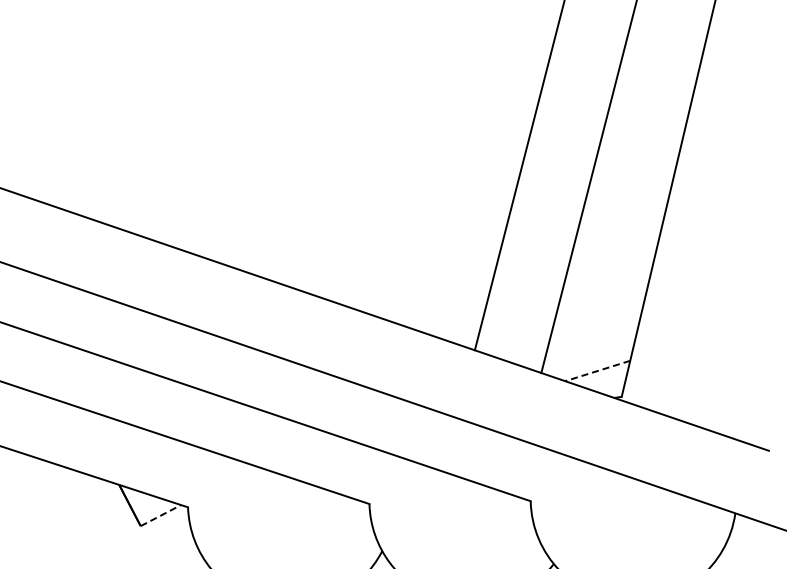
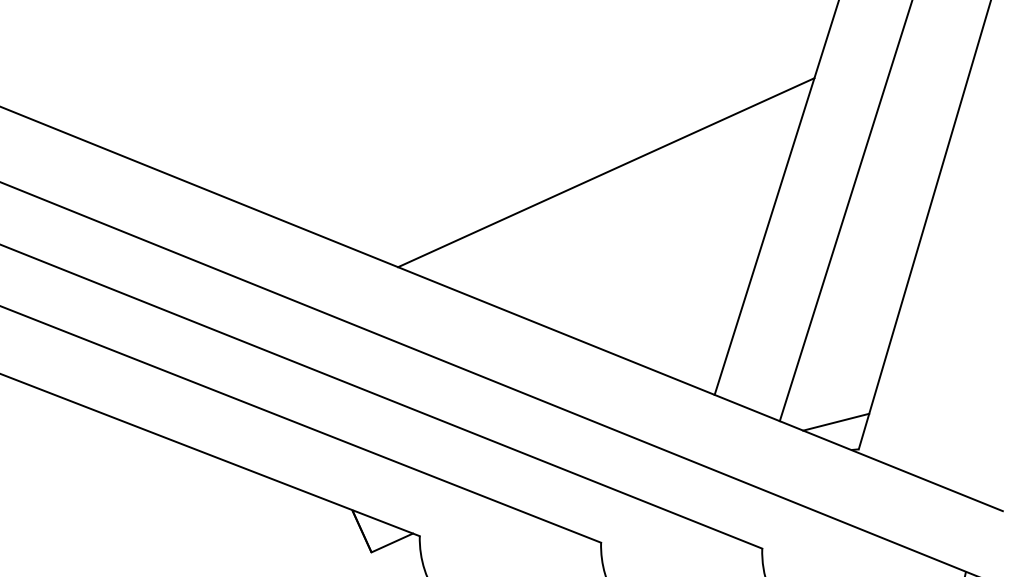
line: (354, 134) -> (606, 172), added
line: (597, 371) -> (835, 422), dashed -> solid
line: (161, 515) -> (392, 542), dashed -> solid

